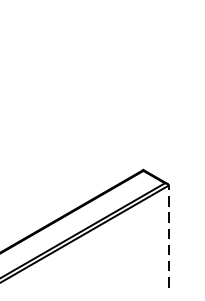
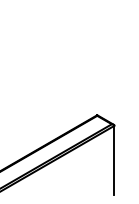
line: (168, 236) -> (114, 160), dashed -> solid

